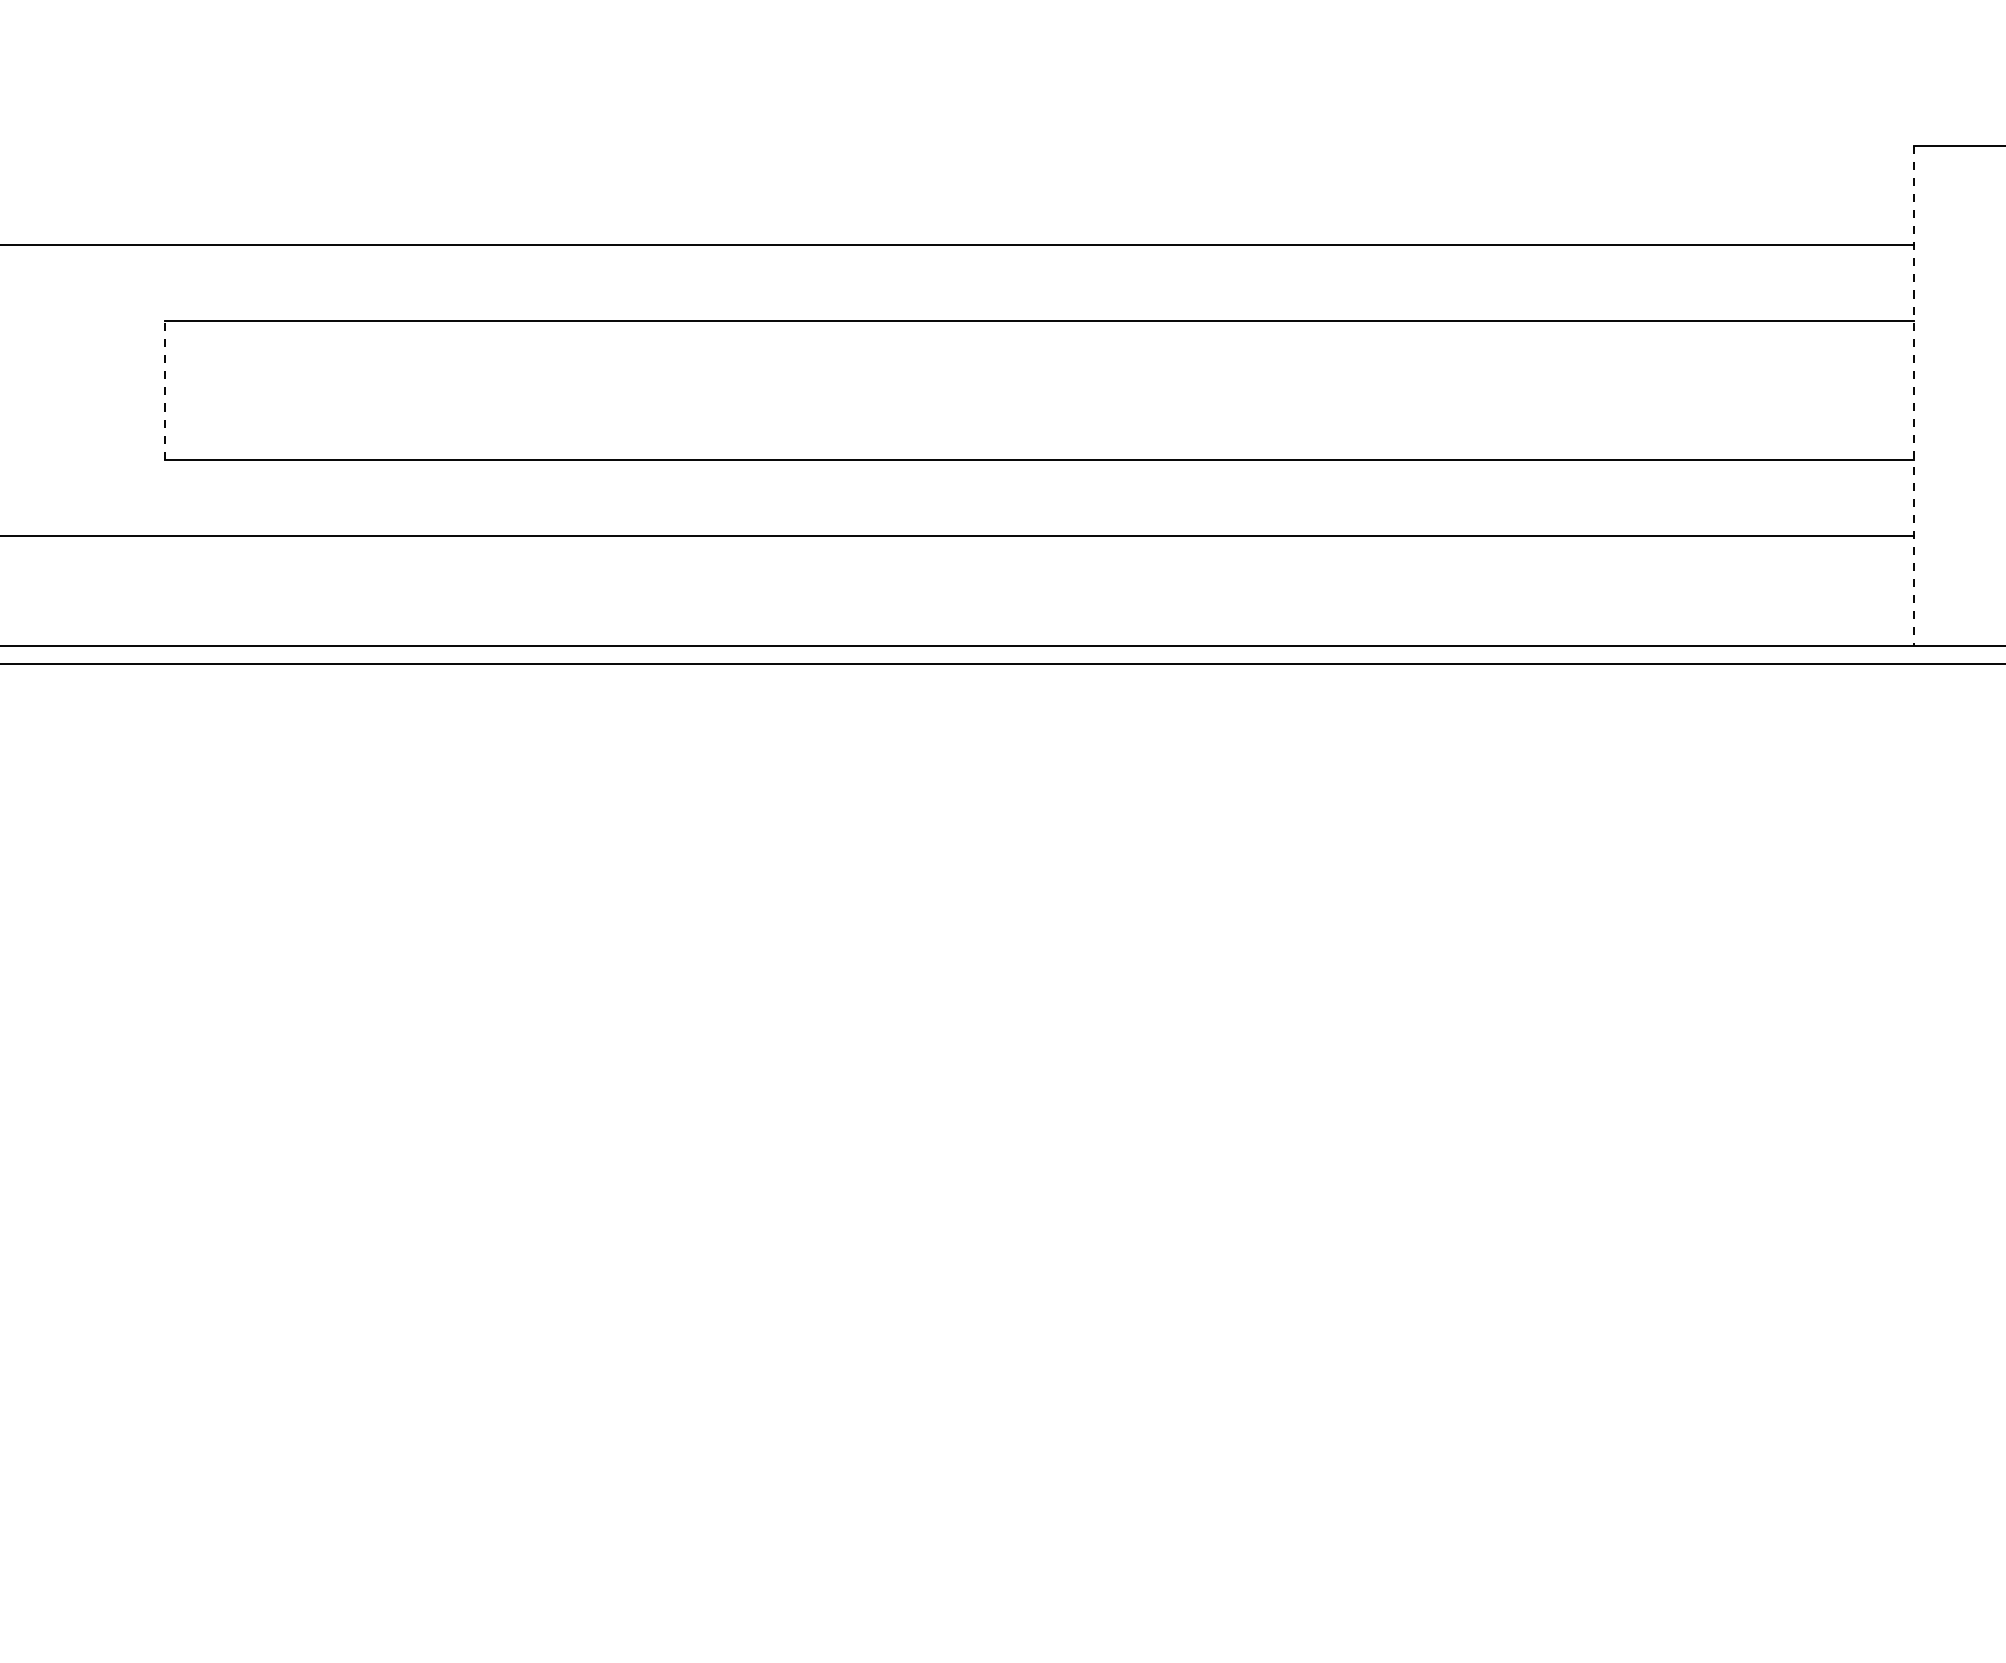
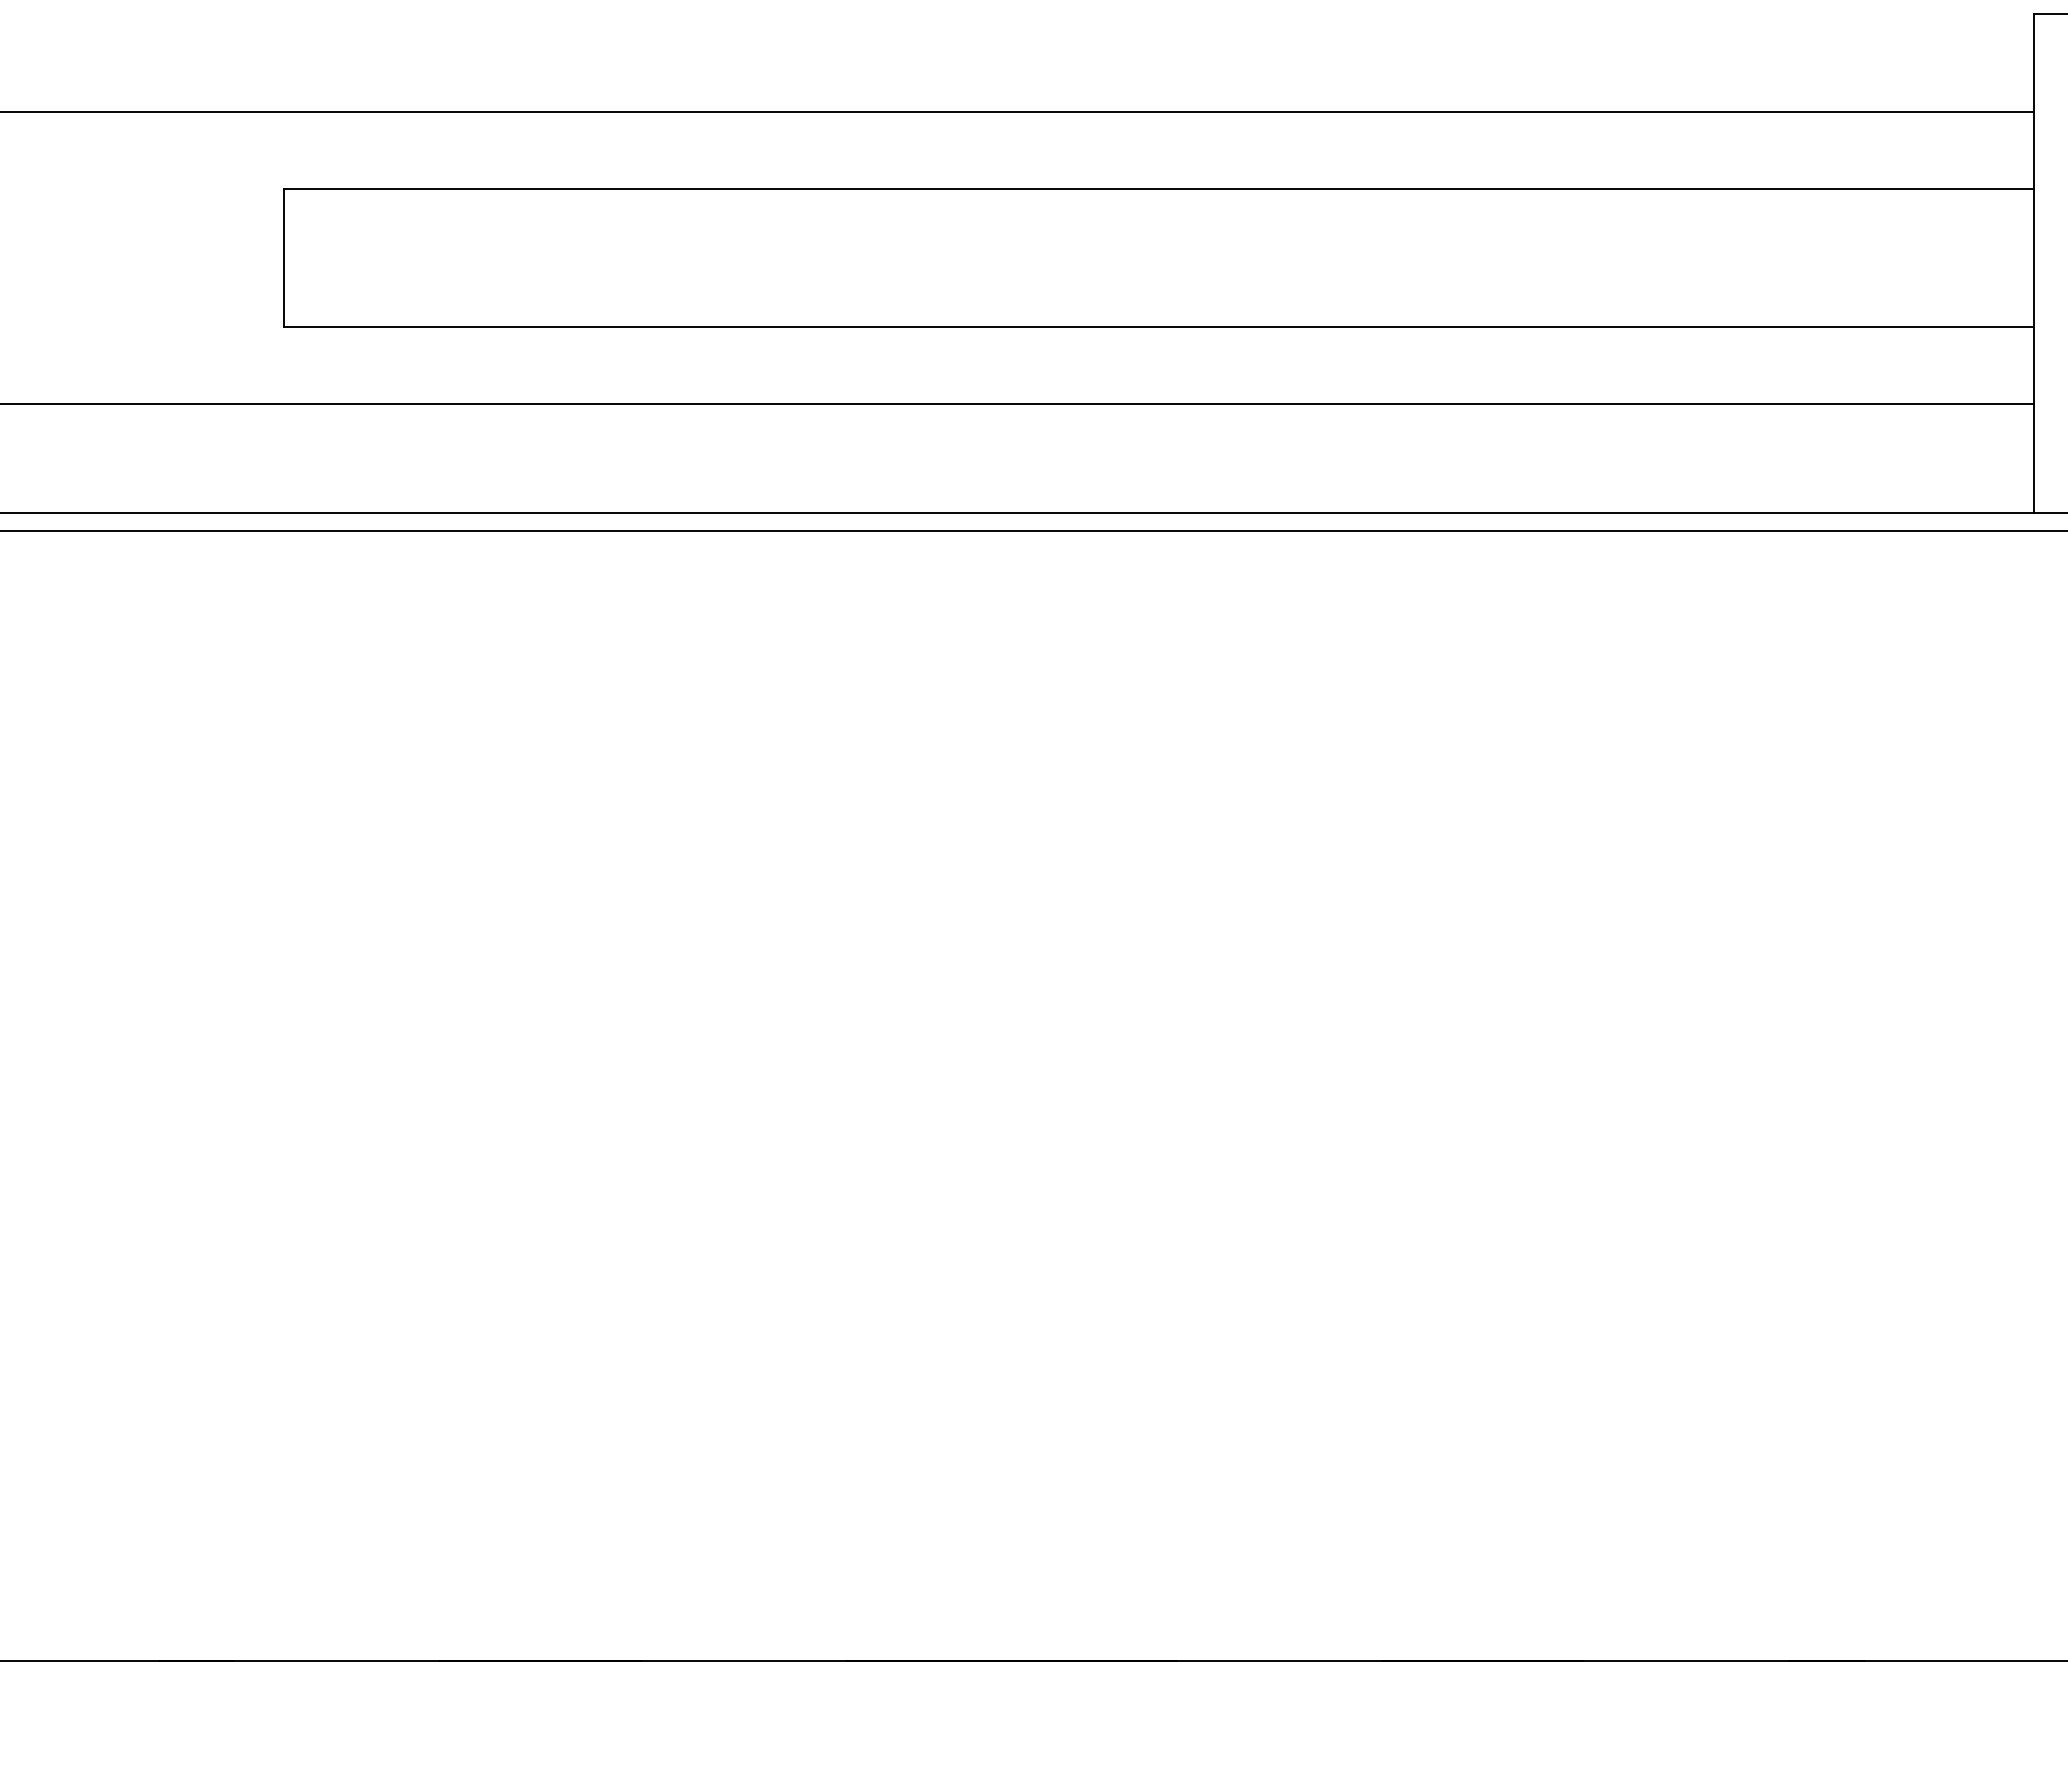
line: (164, 390) -> (284, 257), dashed -> solid
line: (1913, 396) -> (2033, 263), dashed -> solid

